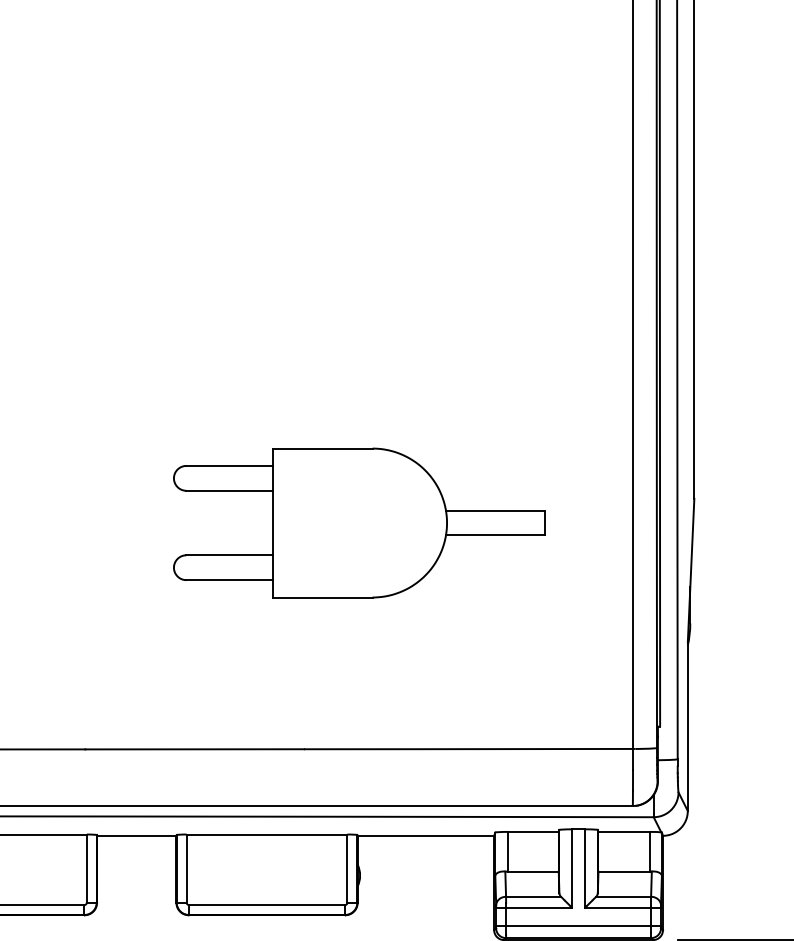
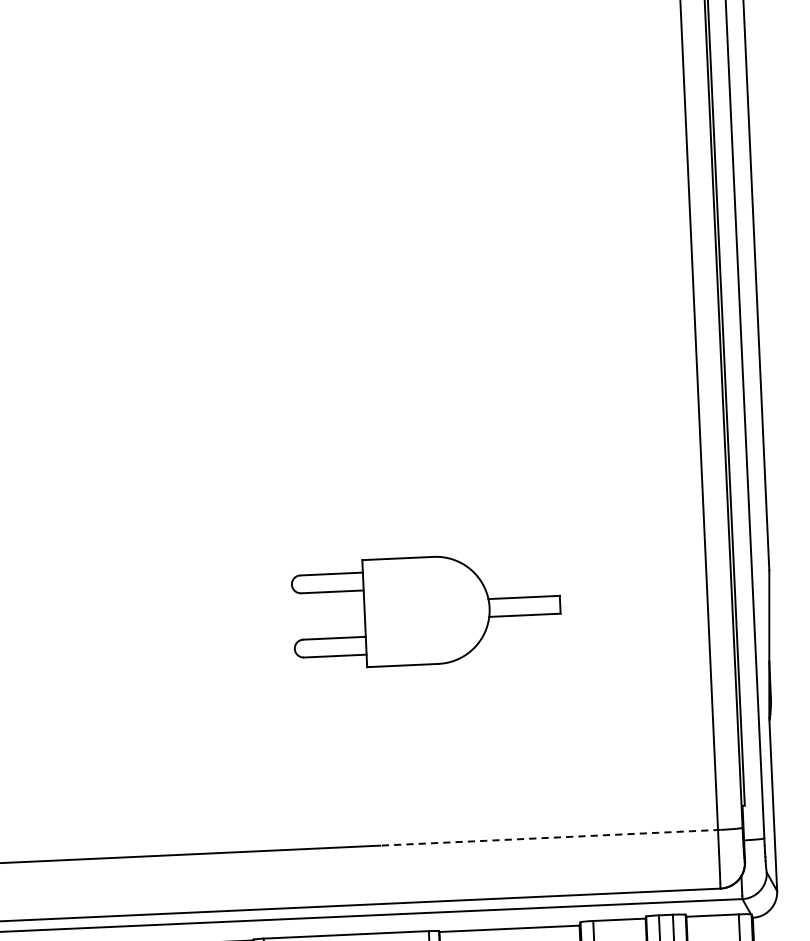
part: (359, 522) -> (426, 610), size x0.7
line: (468, 749) -> (549, 838), solid -> dashed

